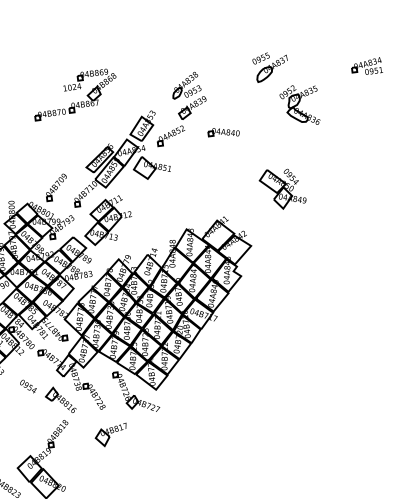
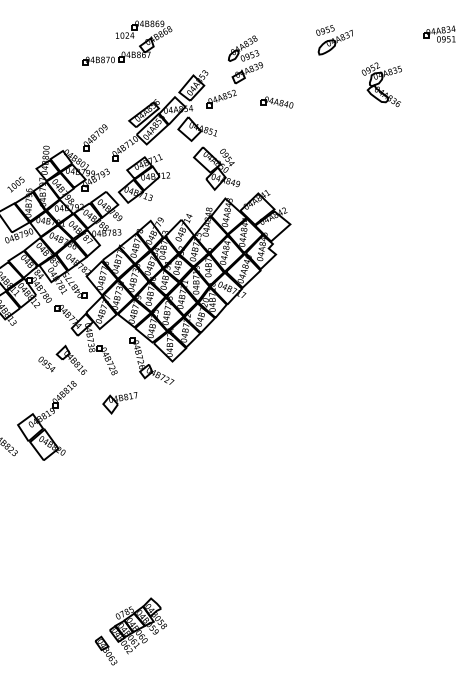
part: (366, 66) -> (439, 33), moved
part: (299, 105) -> (381, 84), moved
part: (282, 188) -> (216, 168), moved
text: (28, 386) -> (46, 364), moved

